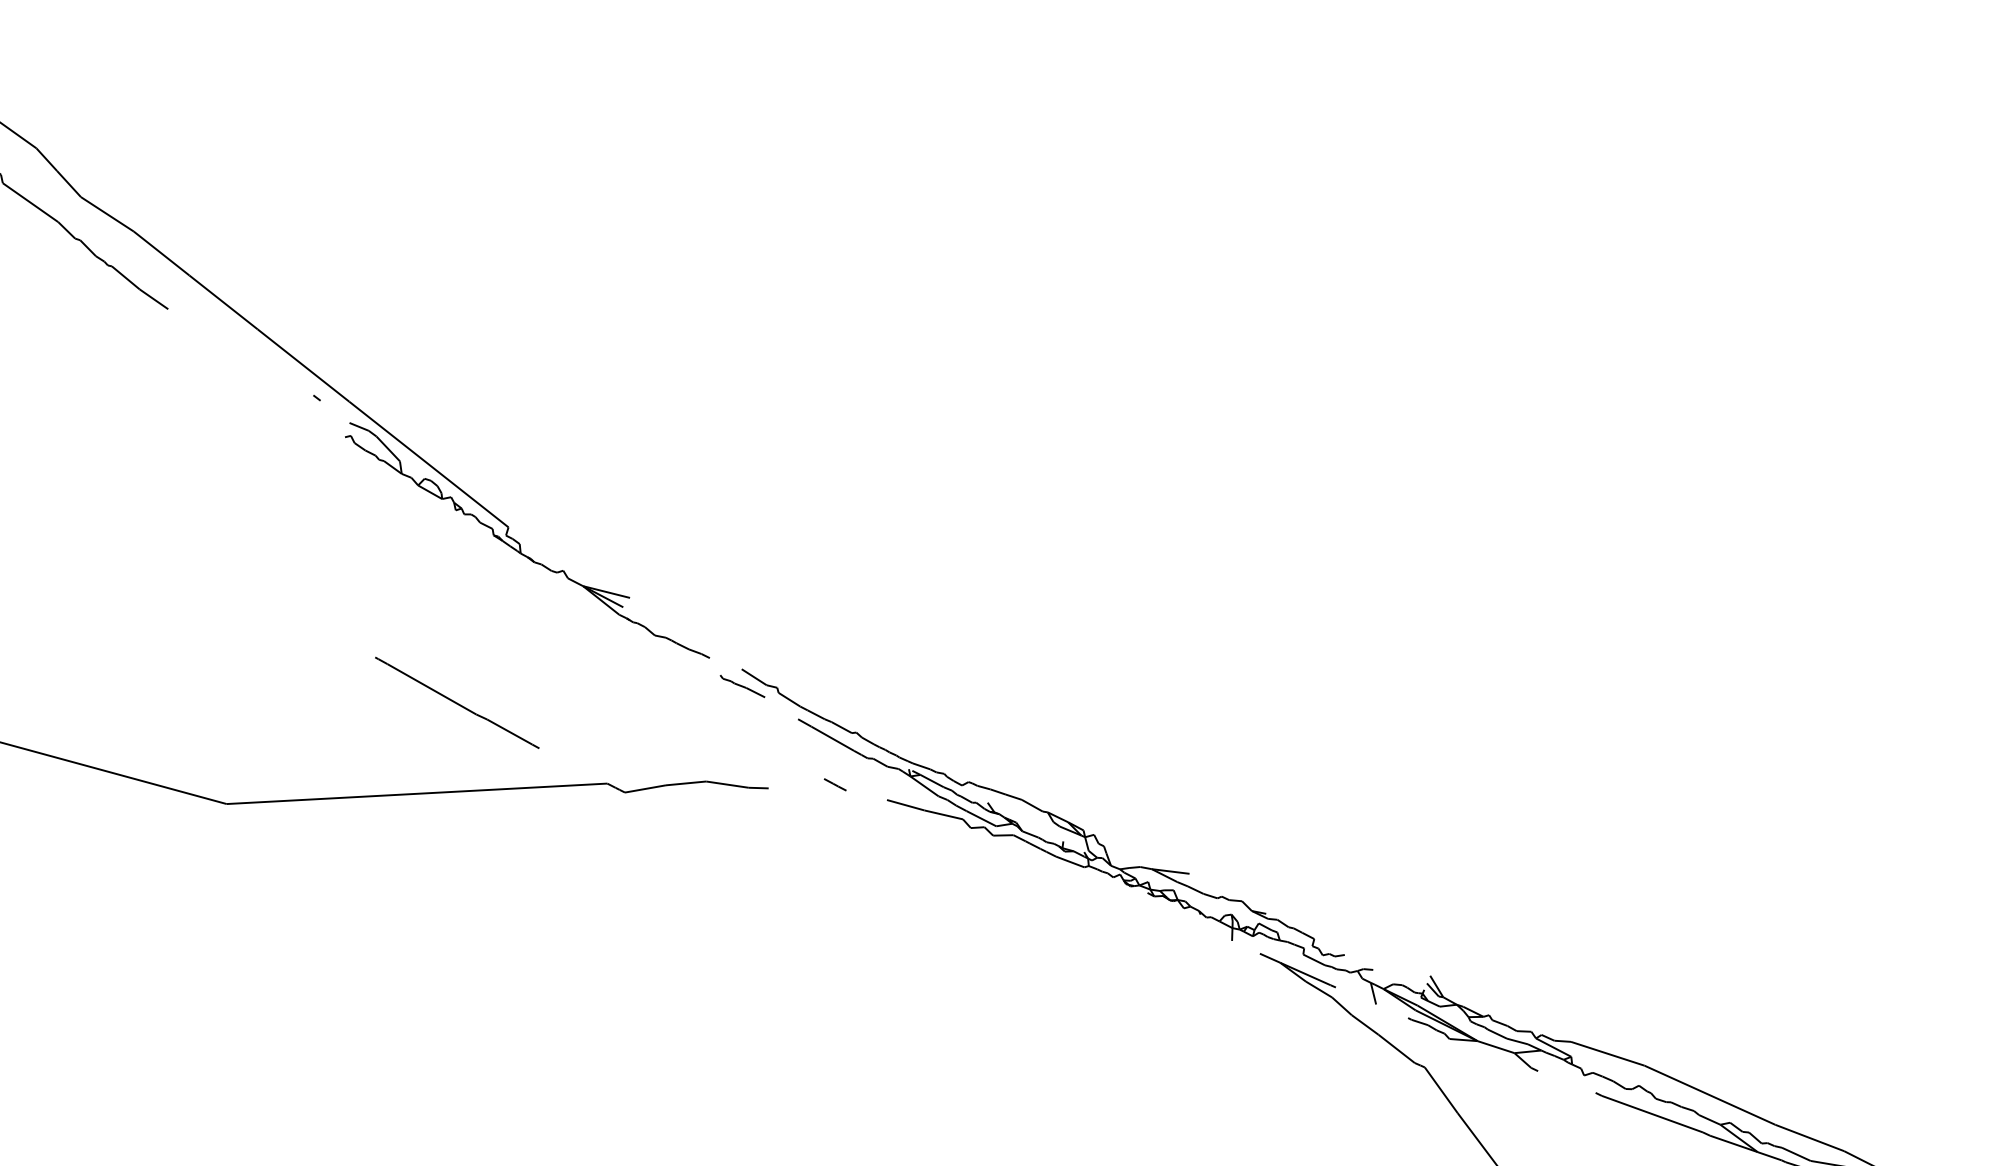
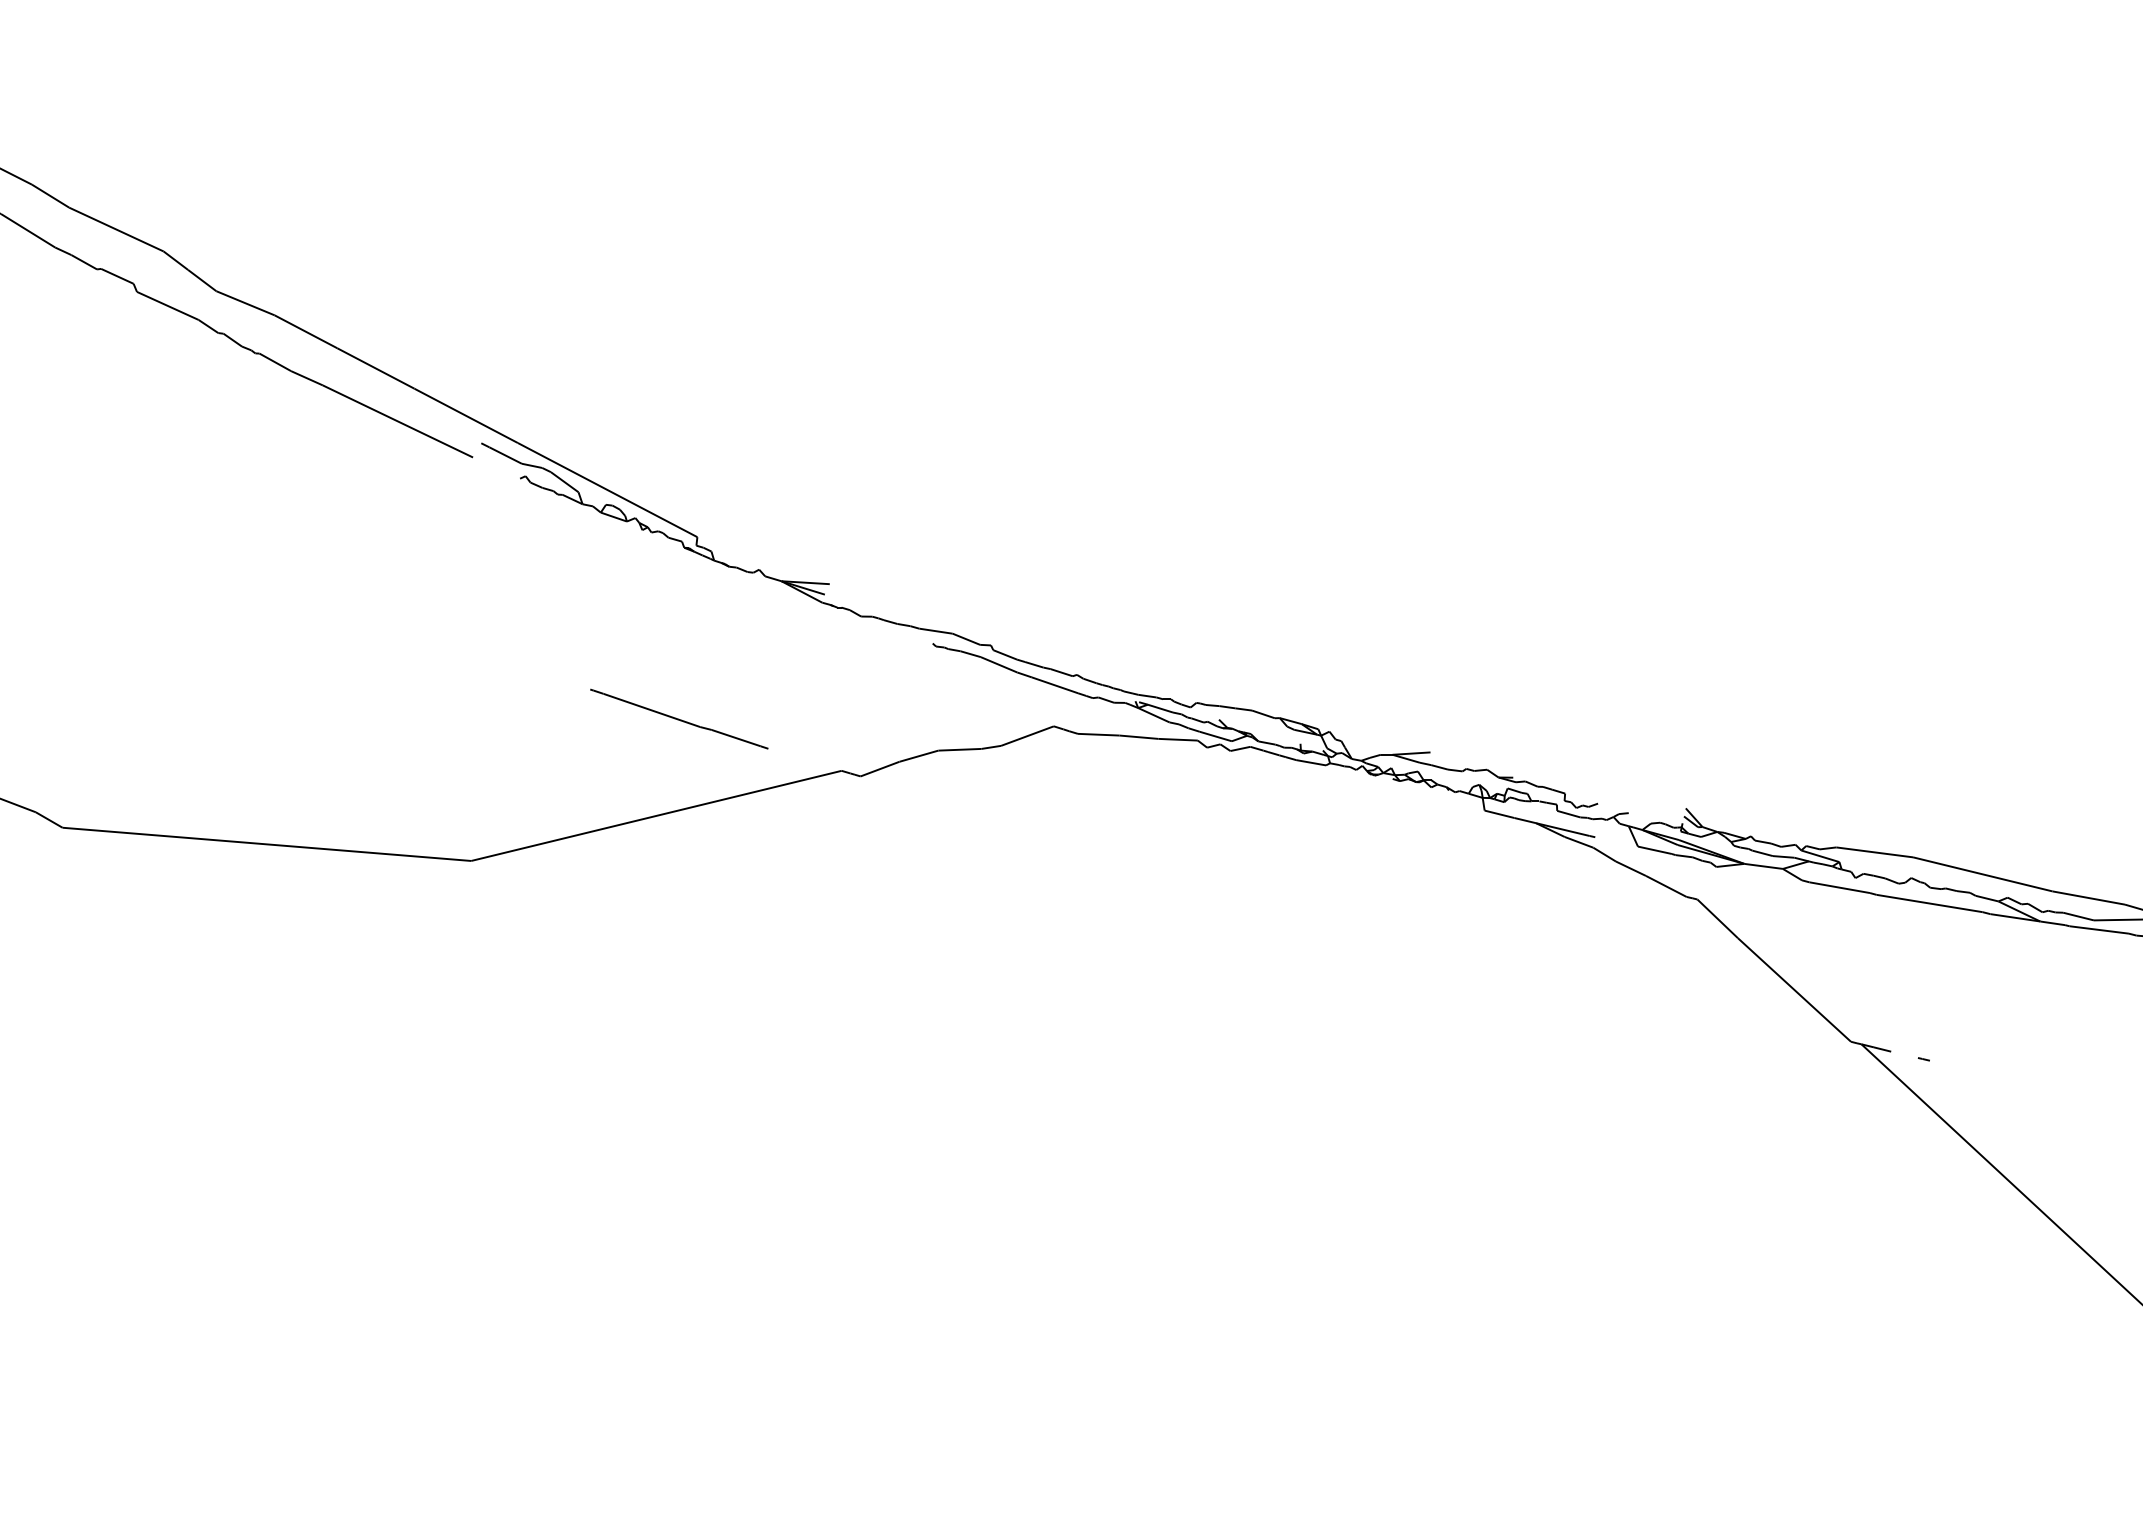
line: (235, 358) -> (397, 421), added
line: (334, 411) -> (505, 455), added
line: (725, 662) -> (935, 630), added
line: (781, 707) -> (998, 664), added
line: (796, 783) -> (1027, 735), added
line: (866, 795) -> (1098, 734), added
line: (1245, 947) -> (1499, 814), added
line: (1391, 1010) -> (1654, 849), added
line: (1566, 1081) -> (1839, 887), added

